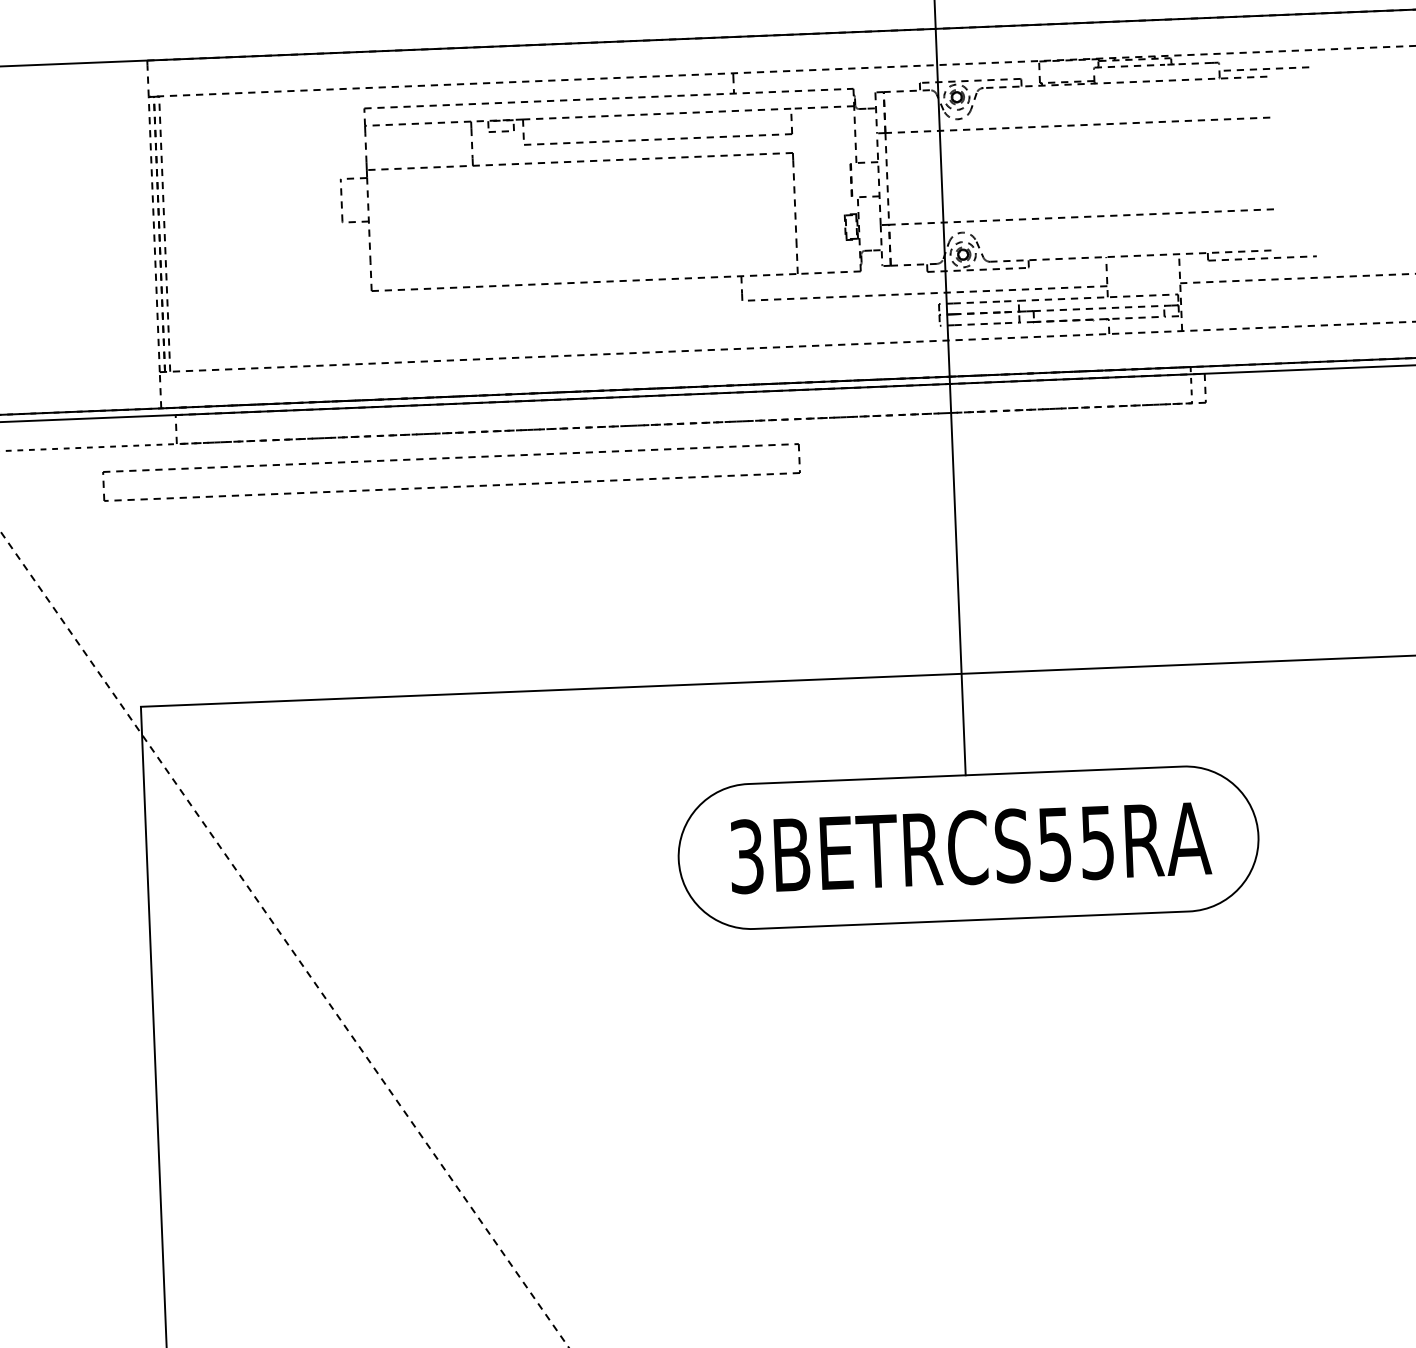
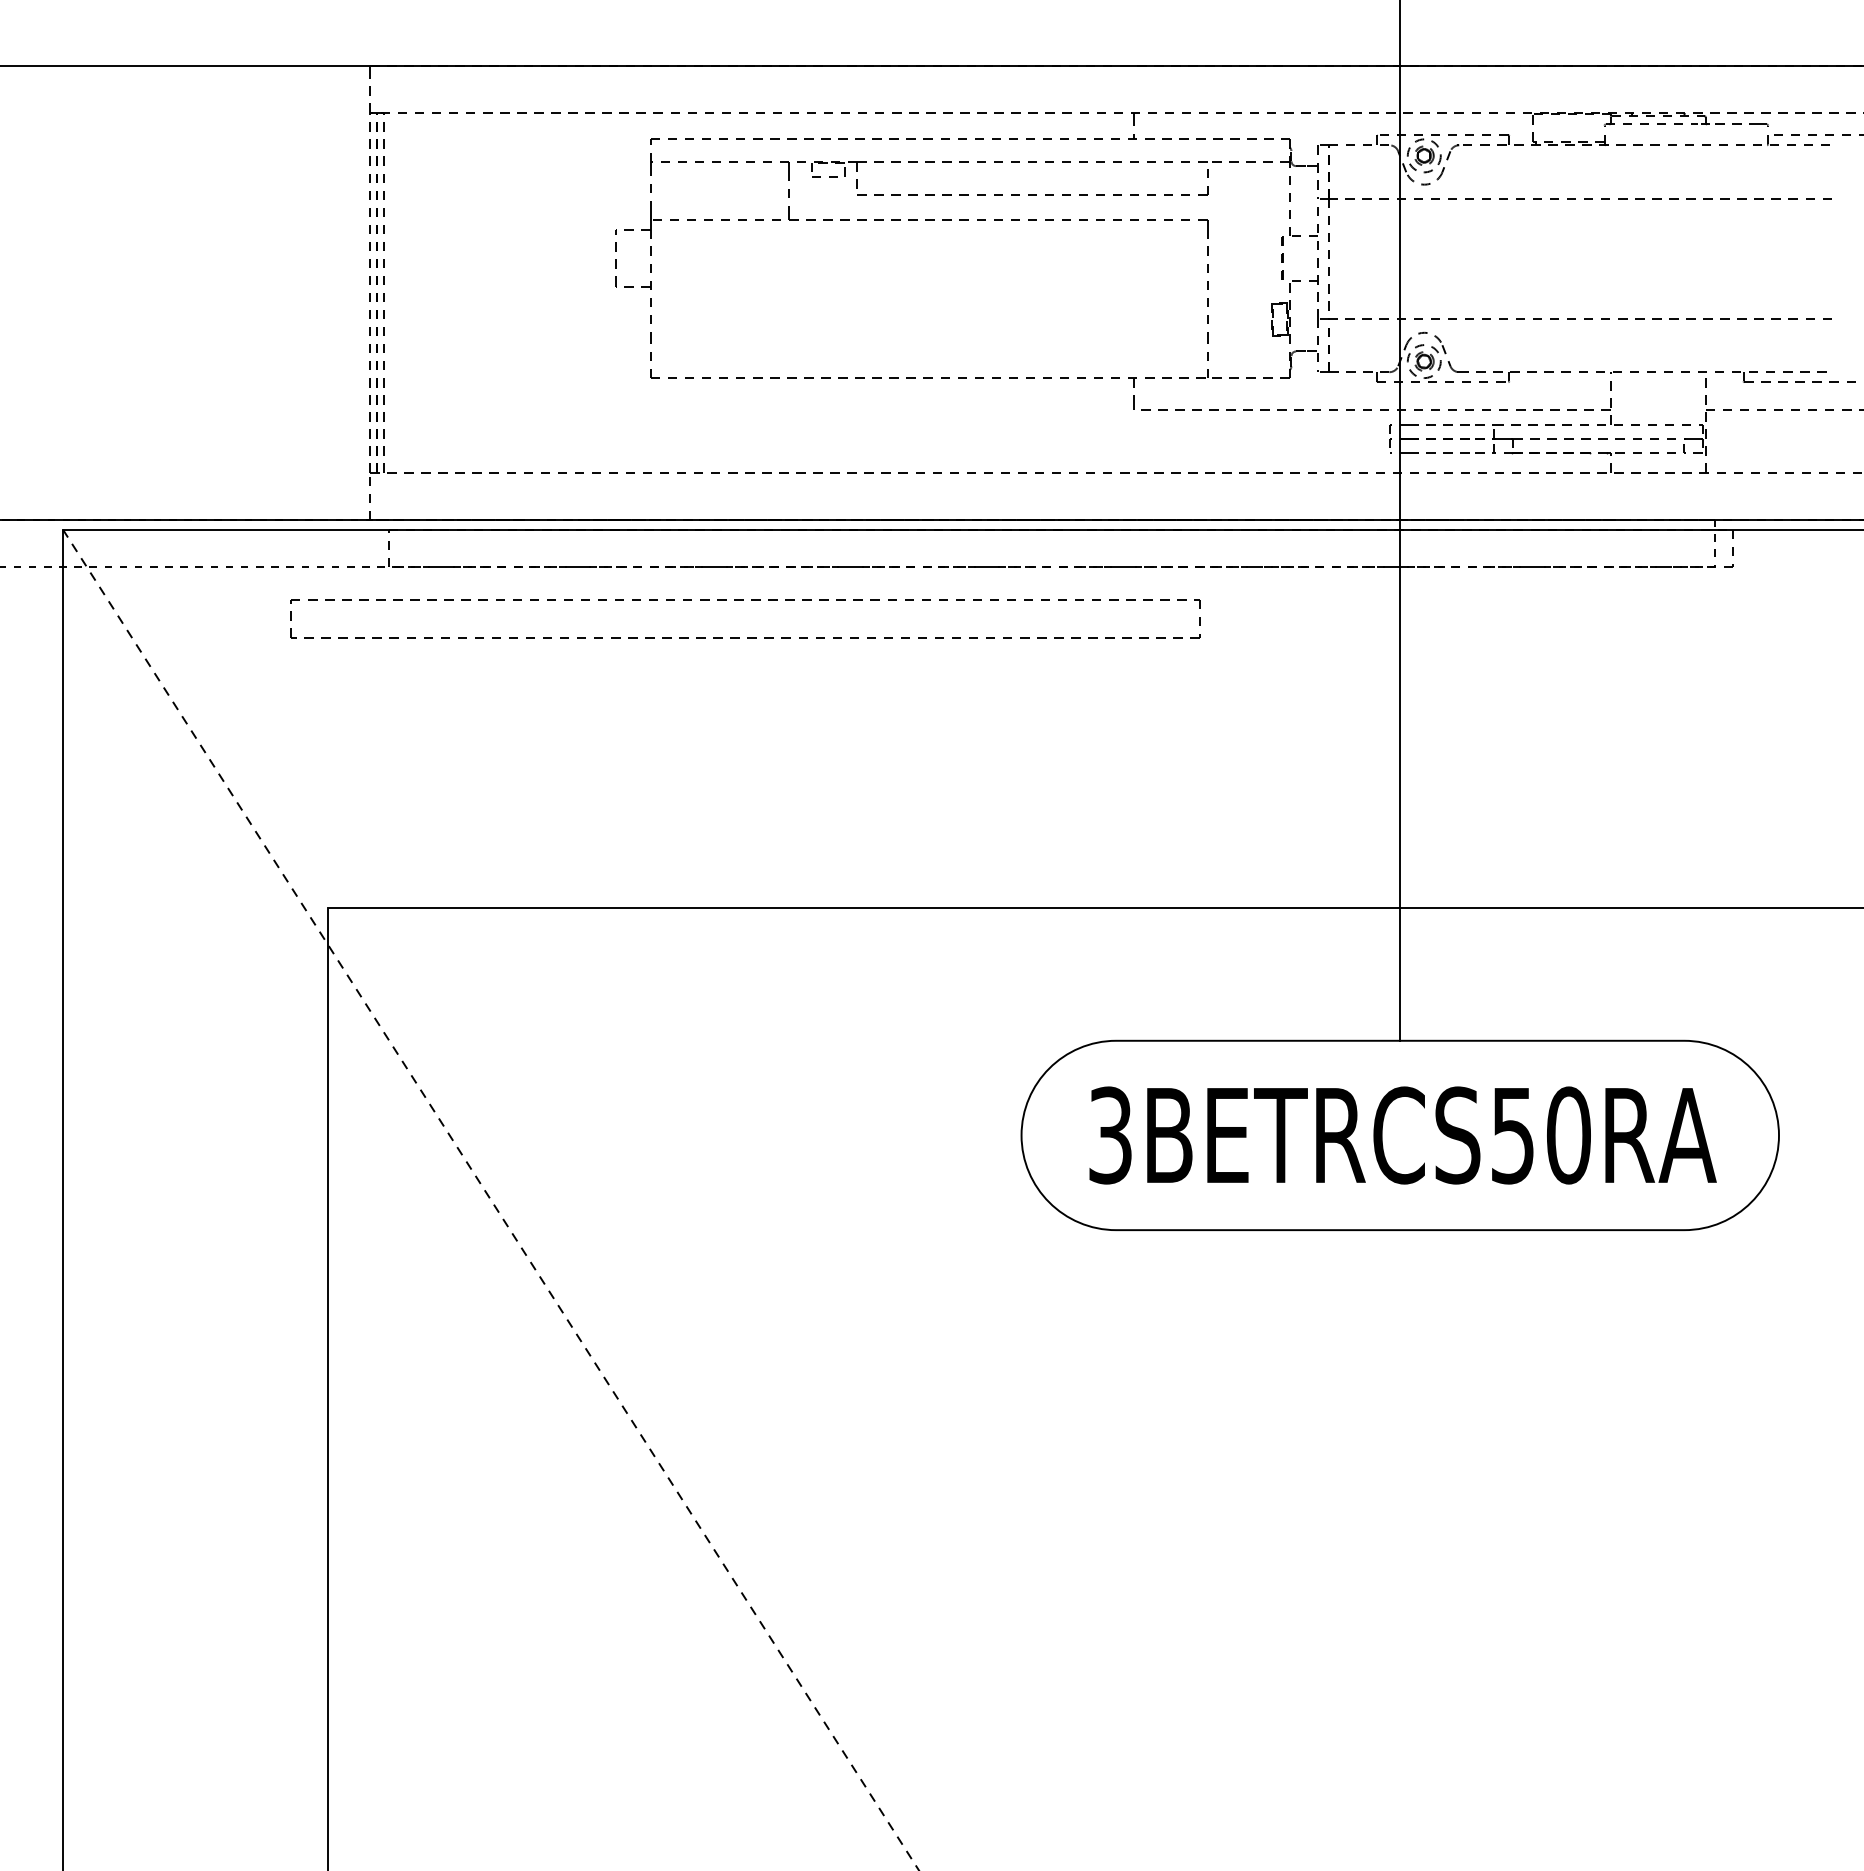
text: (1097, 842) -> (1568, 1135), 3BETRCS55RA -> 3BETRCS50RA

